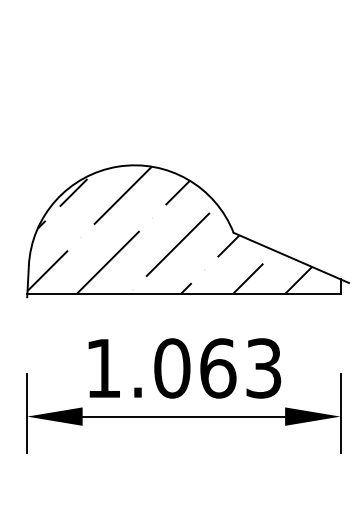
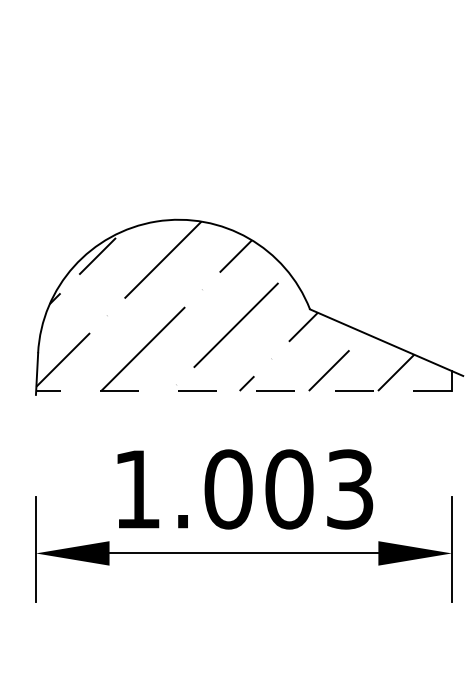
line: (183, 294) -> (243, 391), solid -> dashed
text: (218, 368) -> (289, 489), 1.063 -> 1.003

